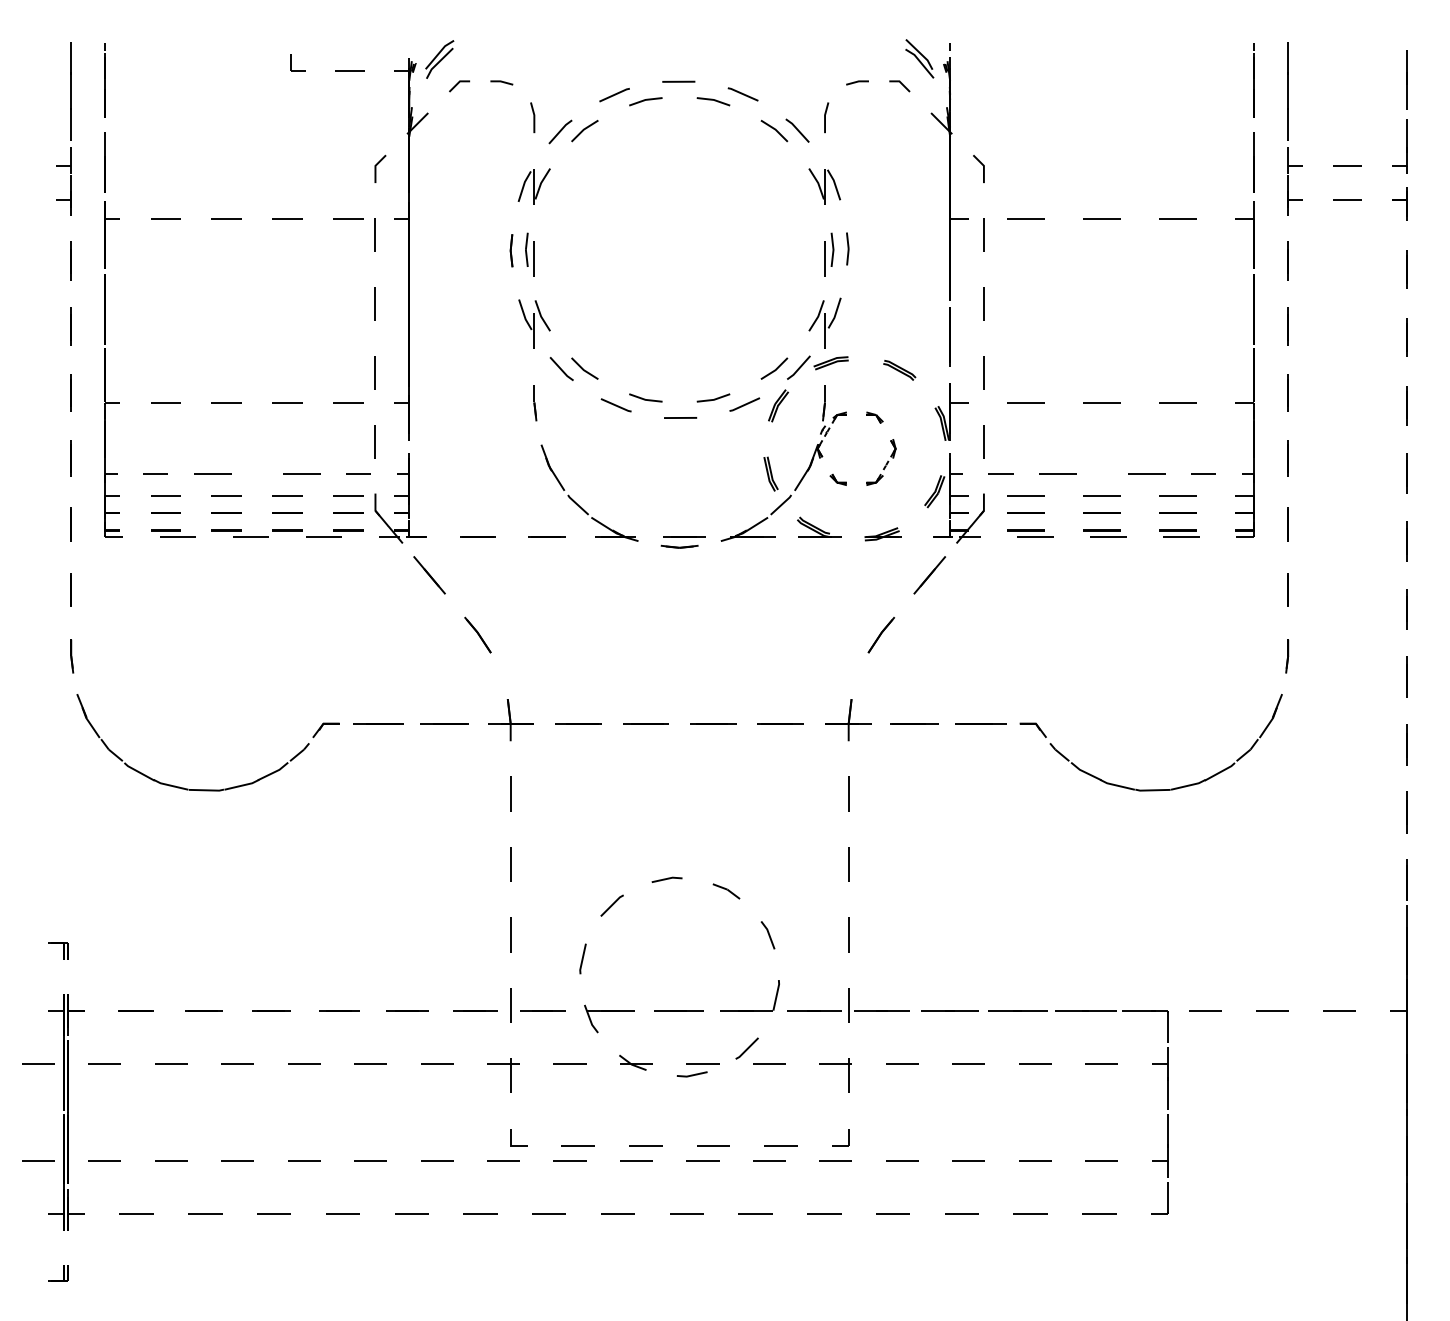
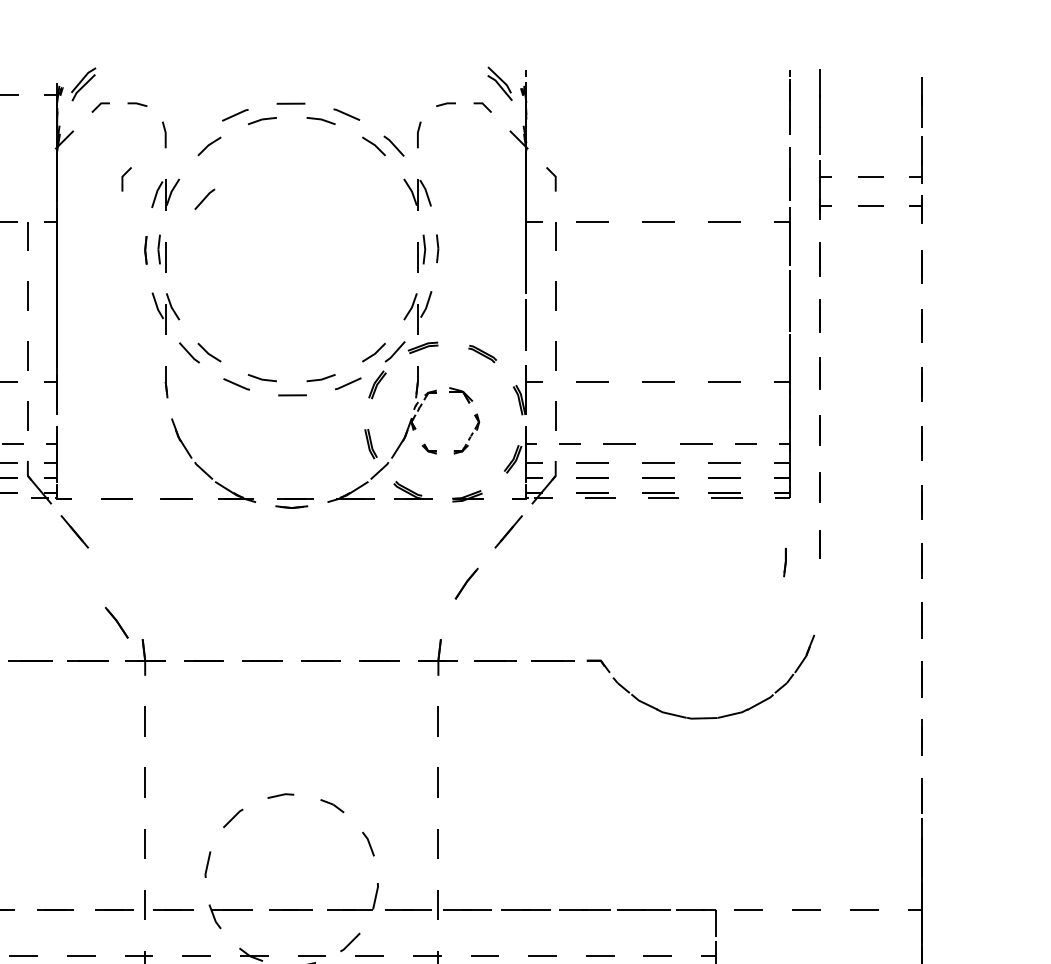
line: (560, 131) -> (204, 198), moved
line: (376, 168) -> (123, 178), moved
part: (874, 417) -> (460, 394), size x1.6
part: (477, 634) -> (116, 622), moved
line: (1287, 656) -> (785, 562), moved

